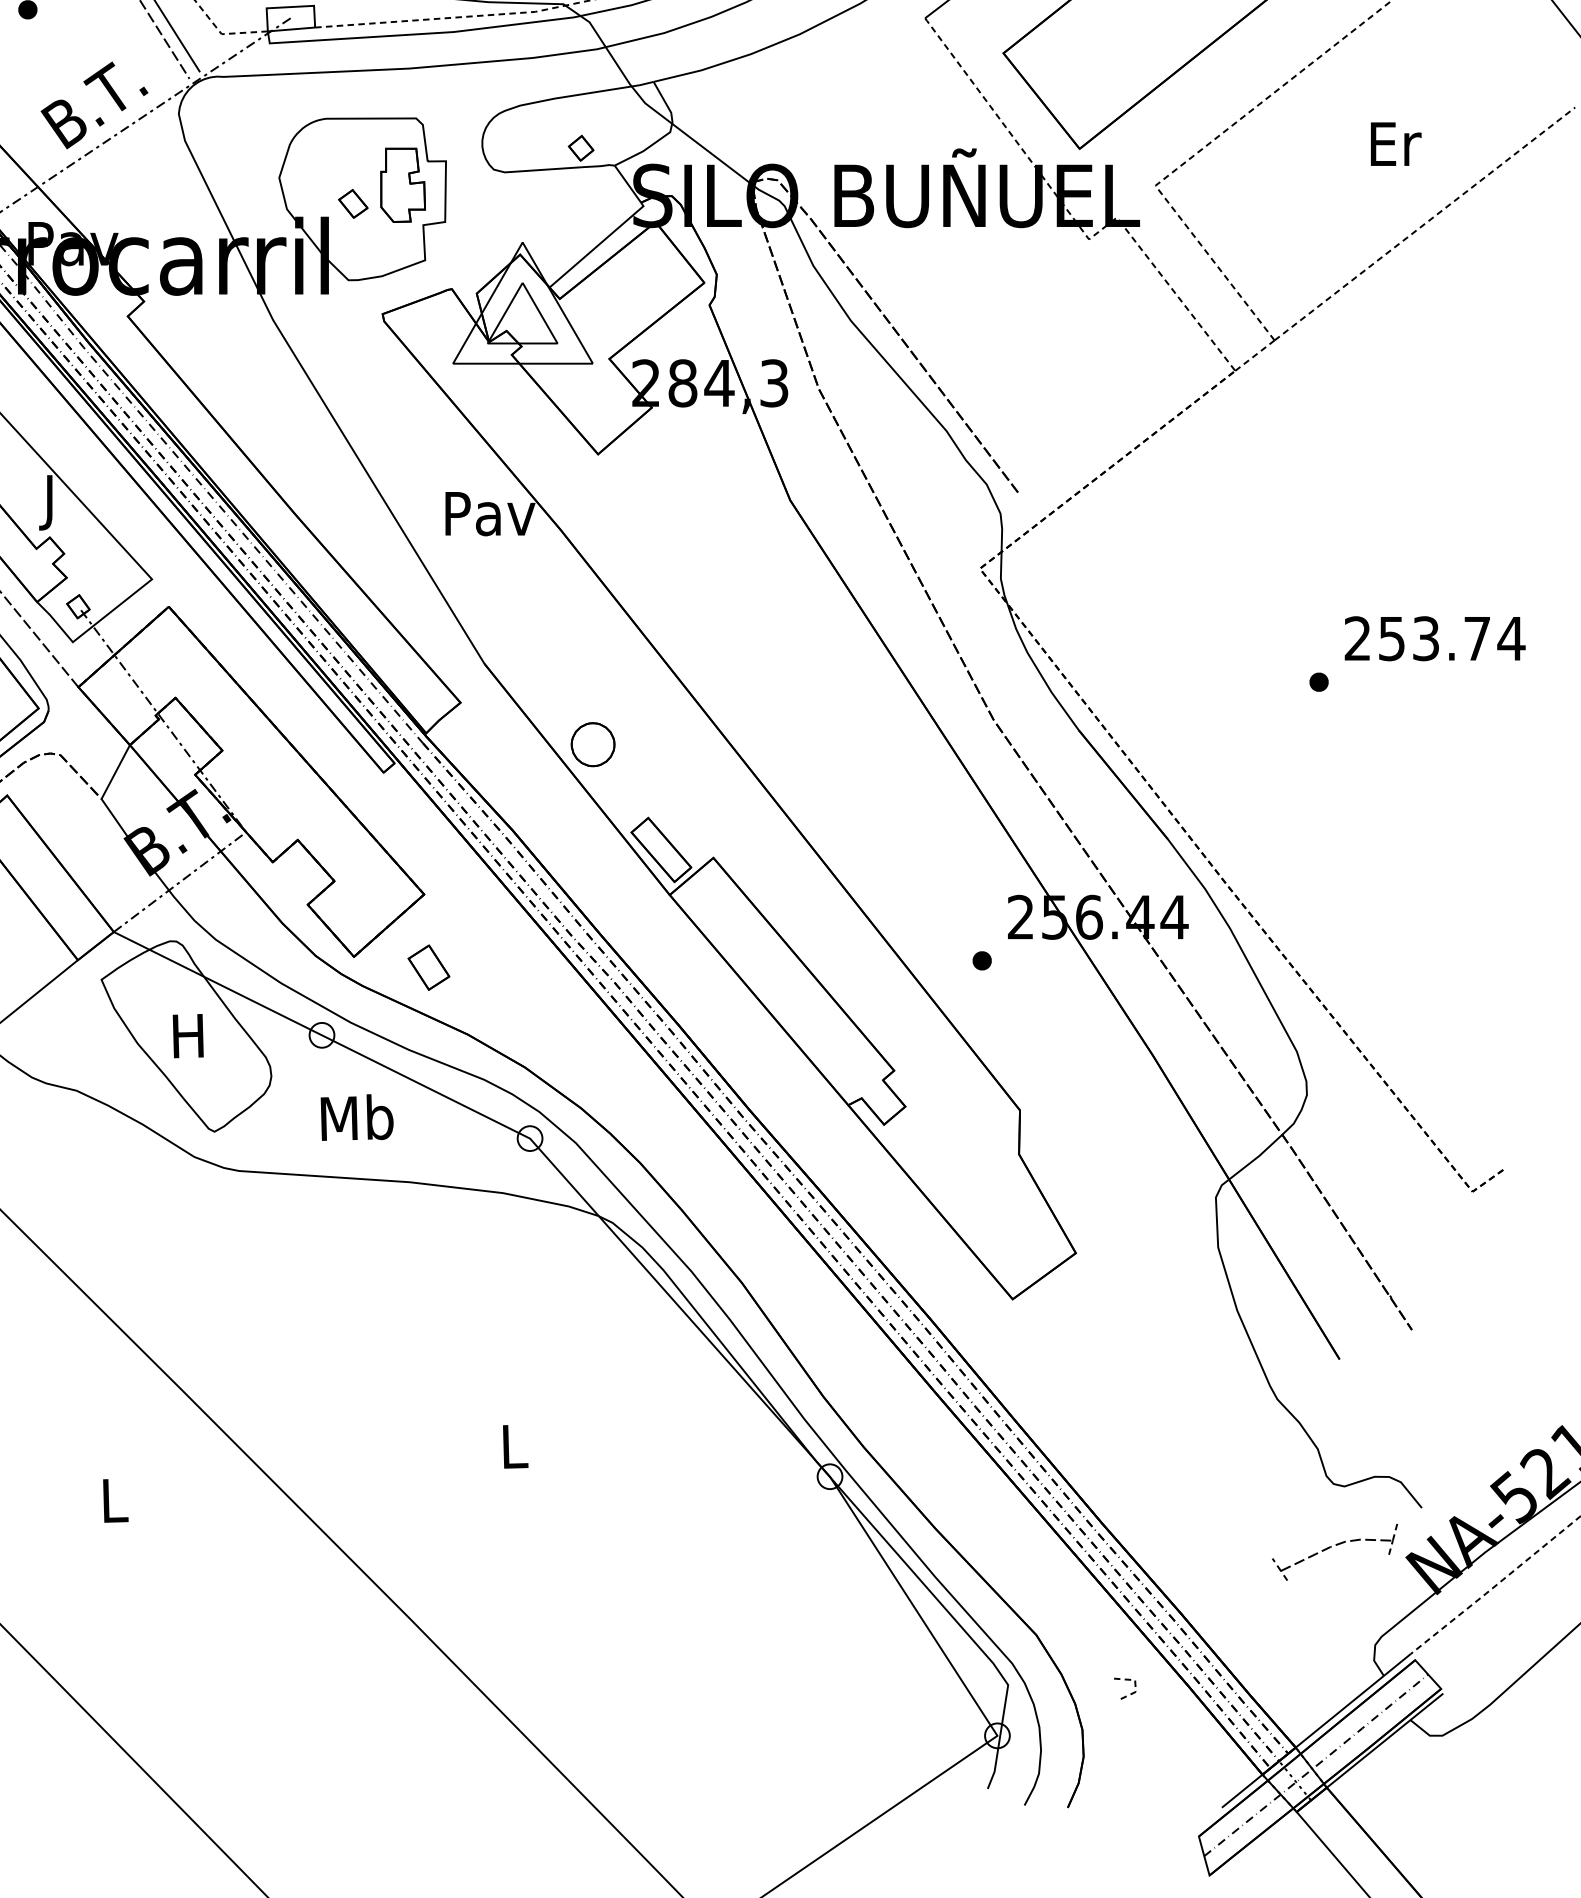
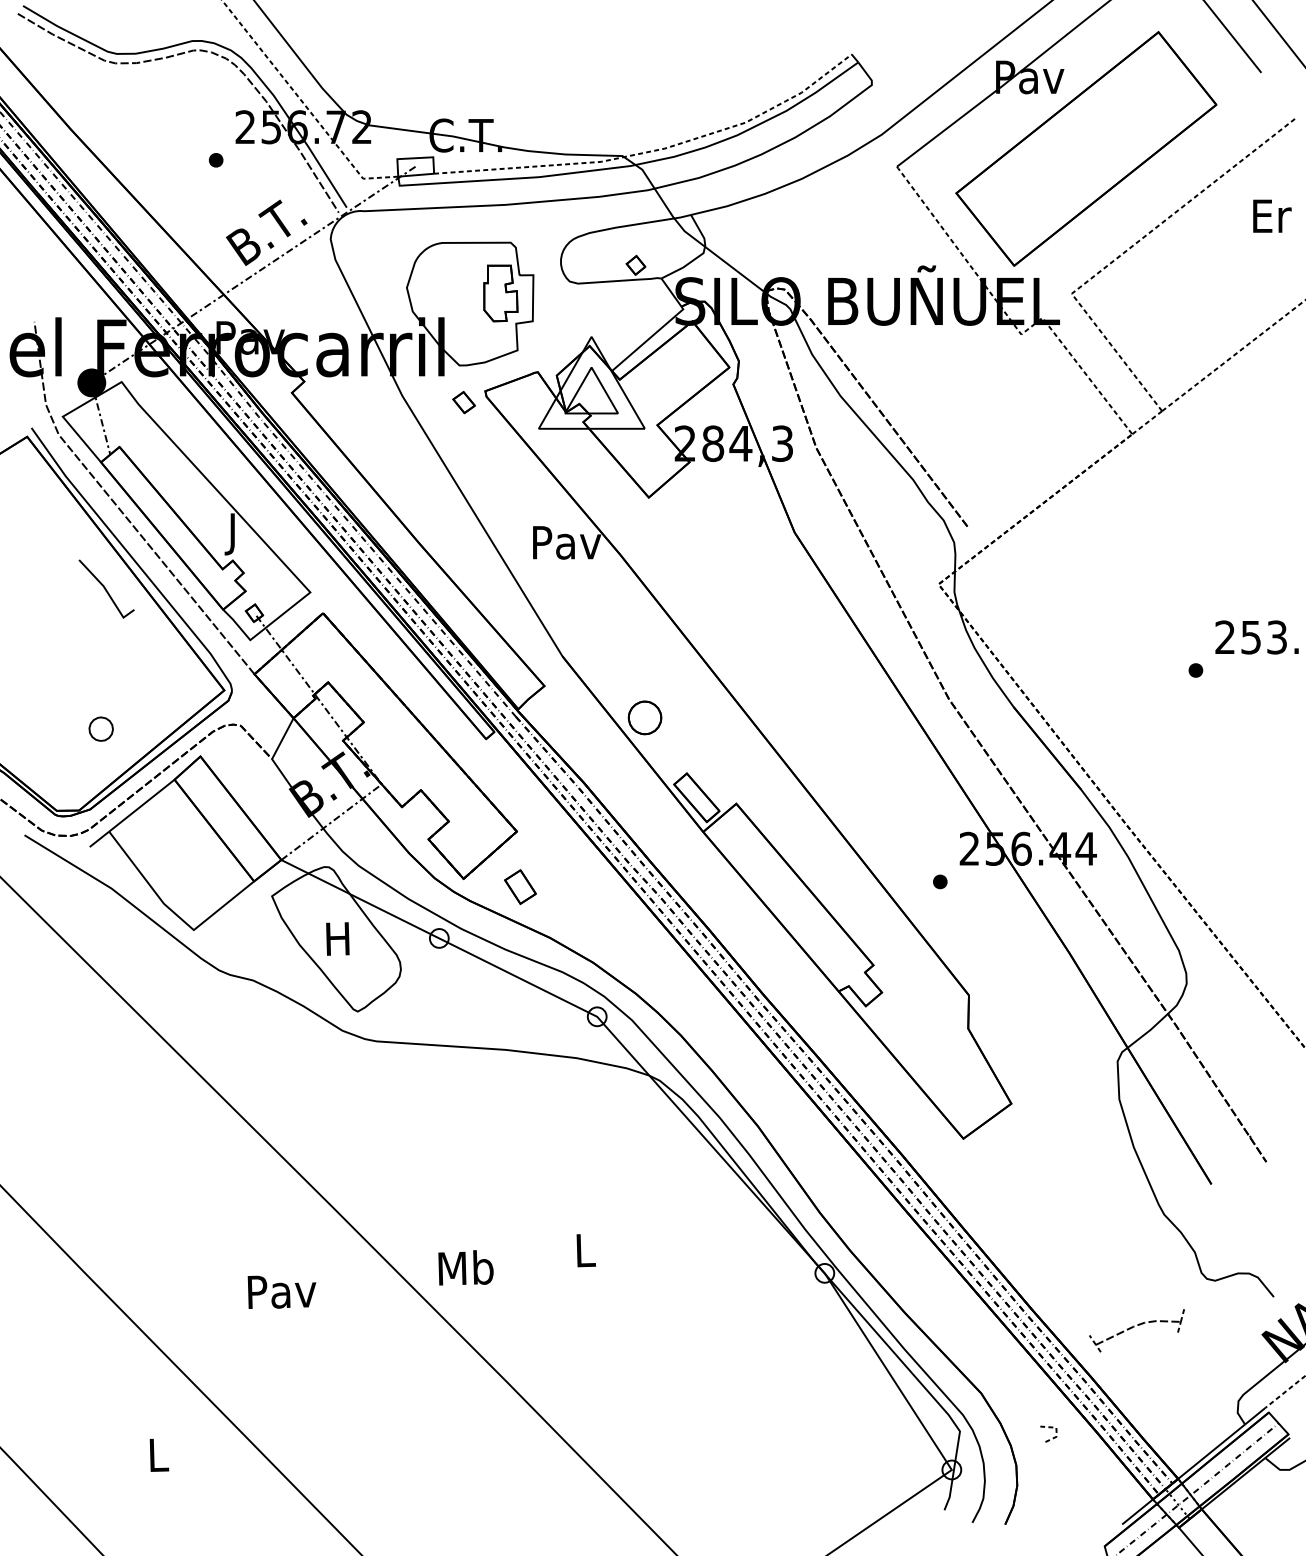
text: (1396, 143) -> (1272, 215), moved
part: (352, 203) -> (463, 402), moved
text: (356, 1117) -> (465, 1267), moved
text: (113, 1500) -> (281, 1291), L -> Pav
part: (1334, 1552) -> (1136, 1330), moved

